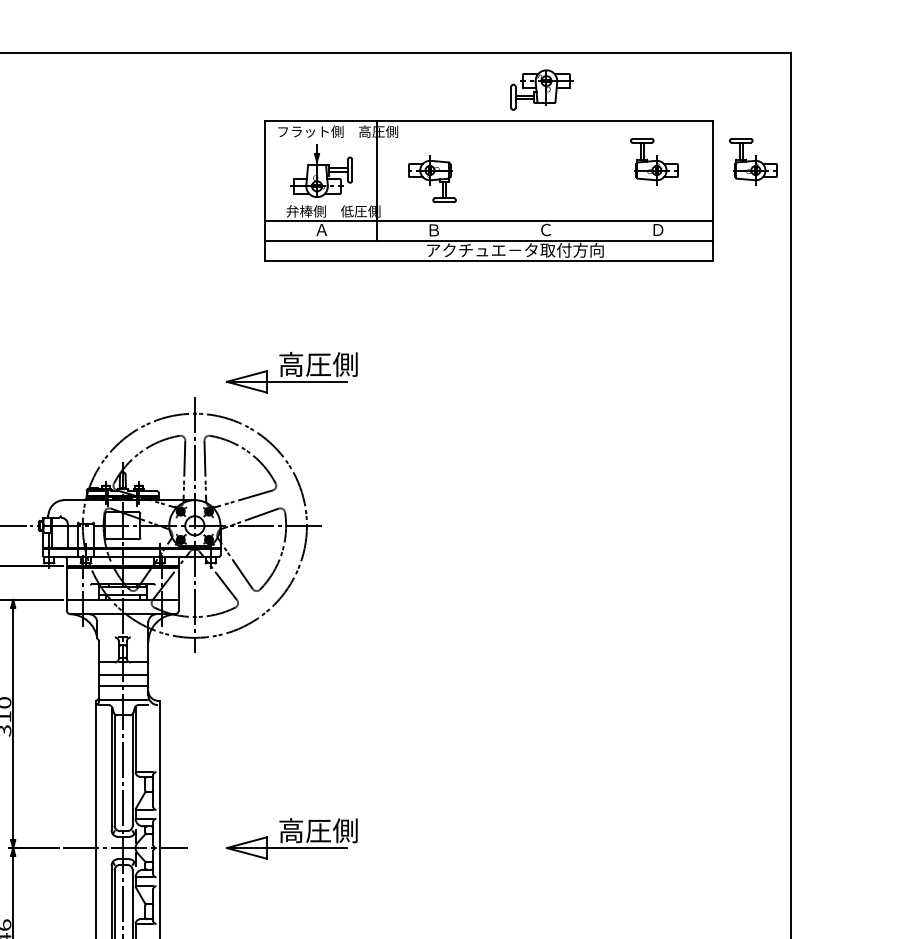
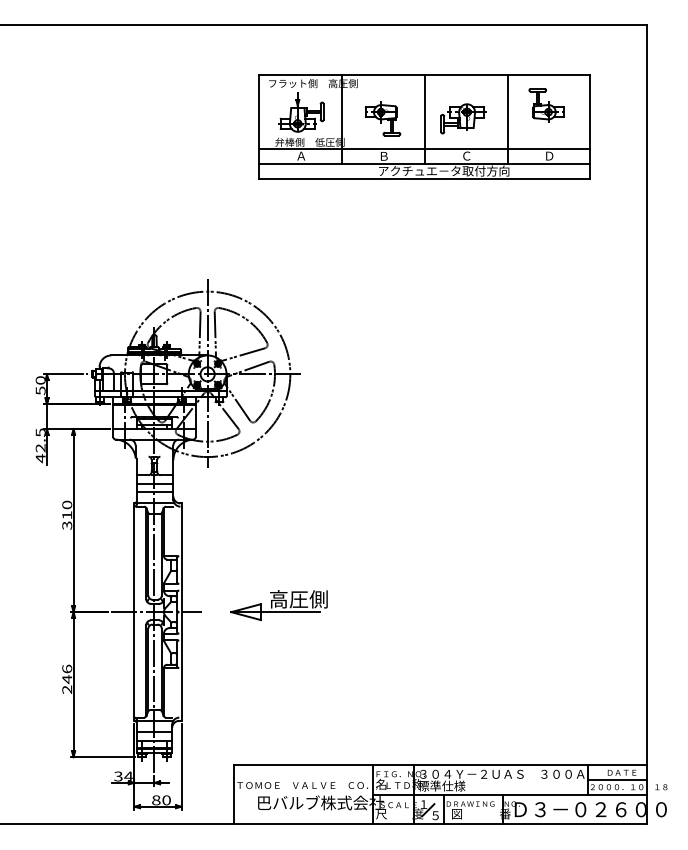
part: (541, 89) -> (463, 118), moved
part: (753, 161) -> (619, 105), removed
line: (488, 180) -> (424, 119), added
line: (601, 180) -> (507, 119), added
part: (290, 372) -> (278, 261), removed

